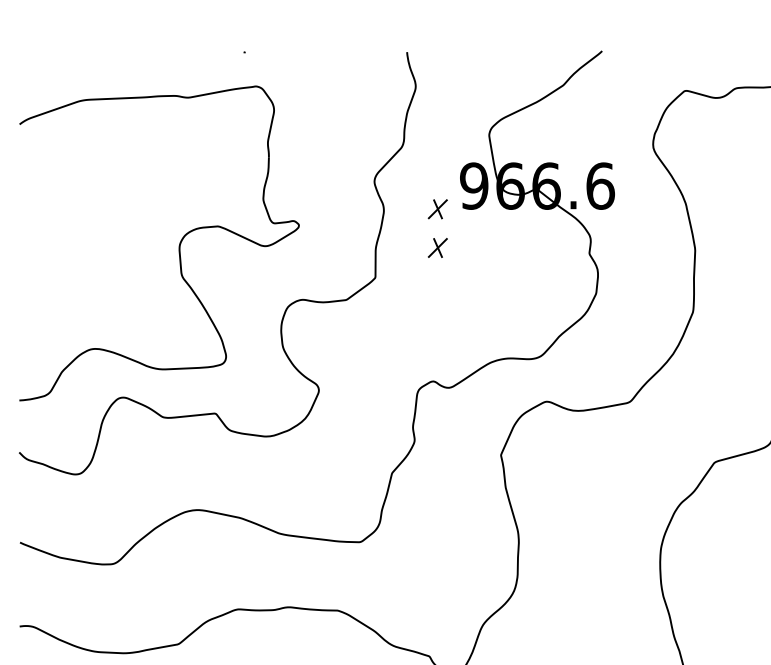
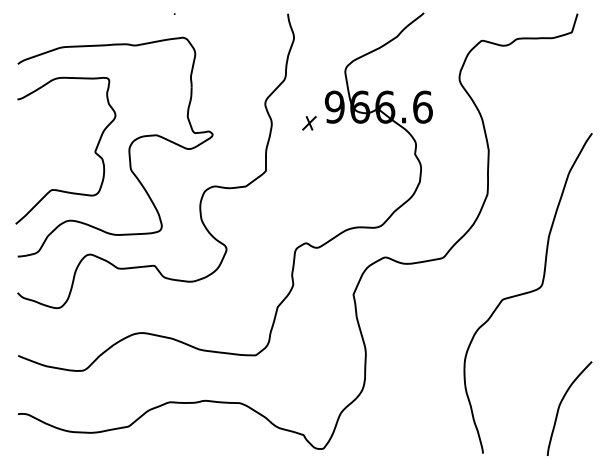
curve: (129, 248) -> (94, 150), added
part: (437, 248) -> (309, 150), removed

